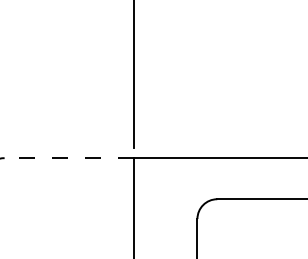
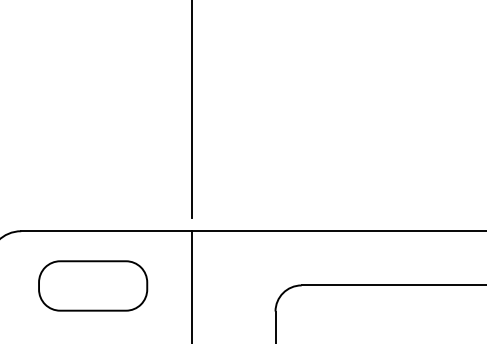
line: (69, 158) -> (106, 231), dashed -> solid
part: (59, 199) -> (93, 285), added

